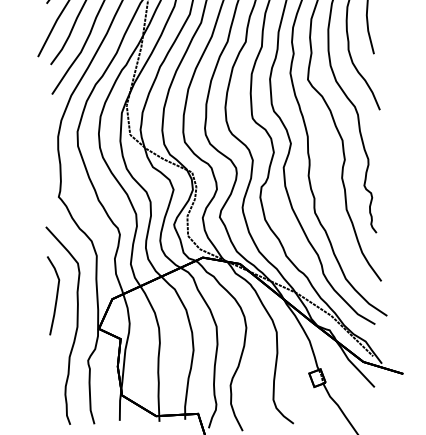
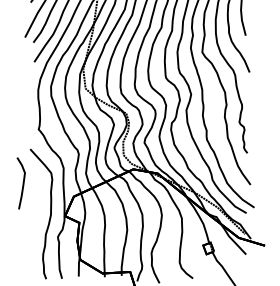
curve: (55, 295) -> (22, 183), moved

